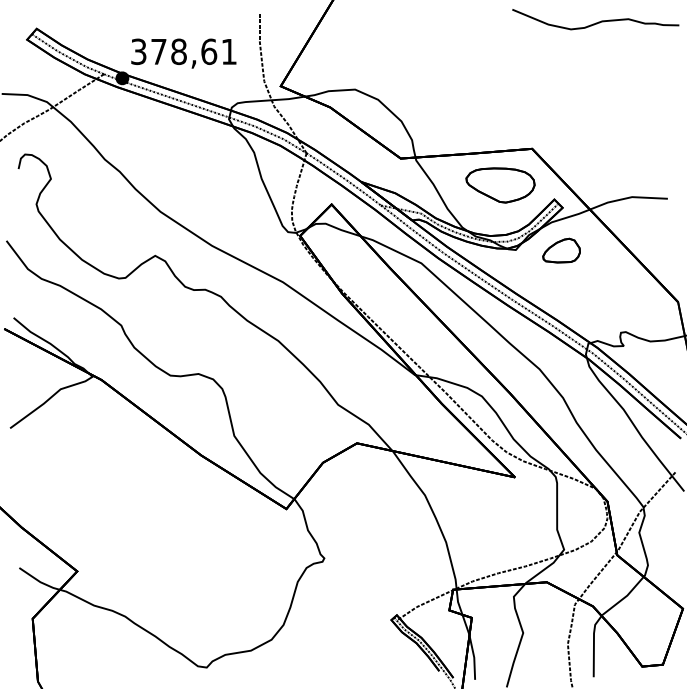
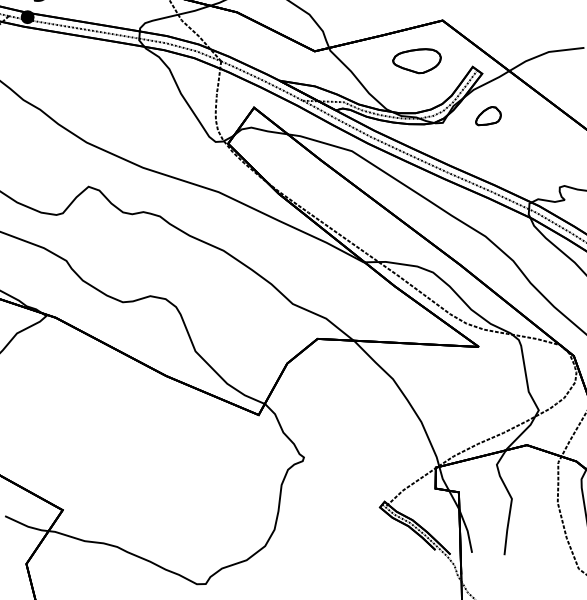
part: (500, 185) -> (417, 61), size x0.7
part: (561, 250) -> (487, 115), size x0.7

